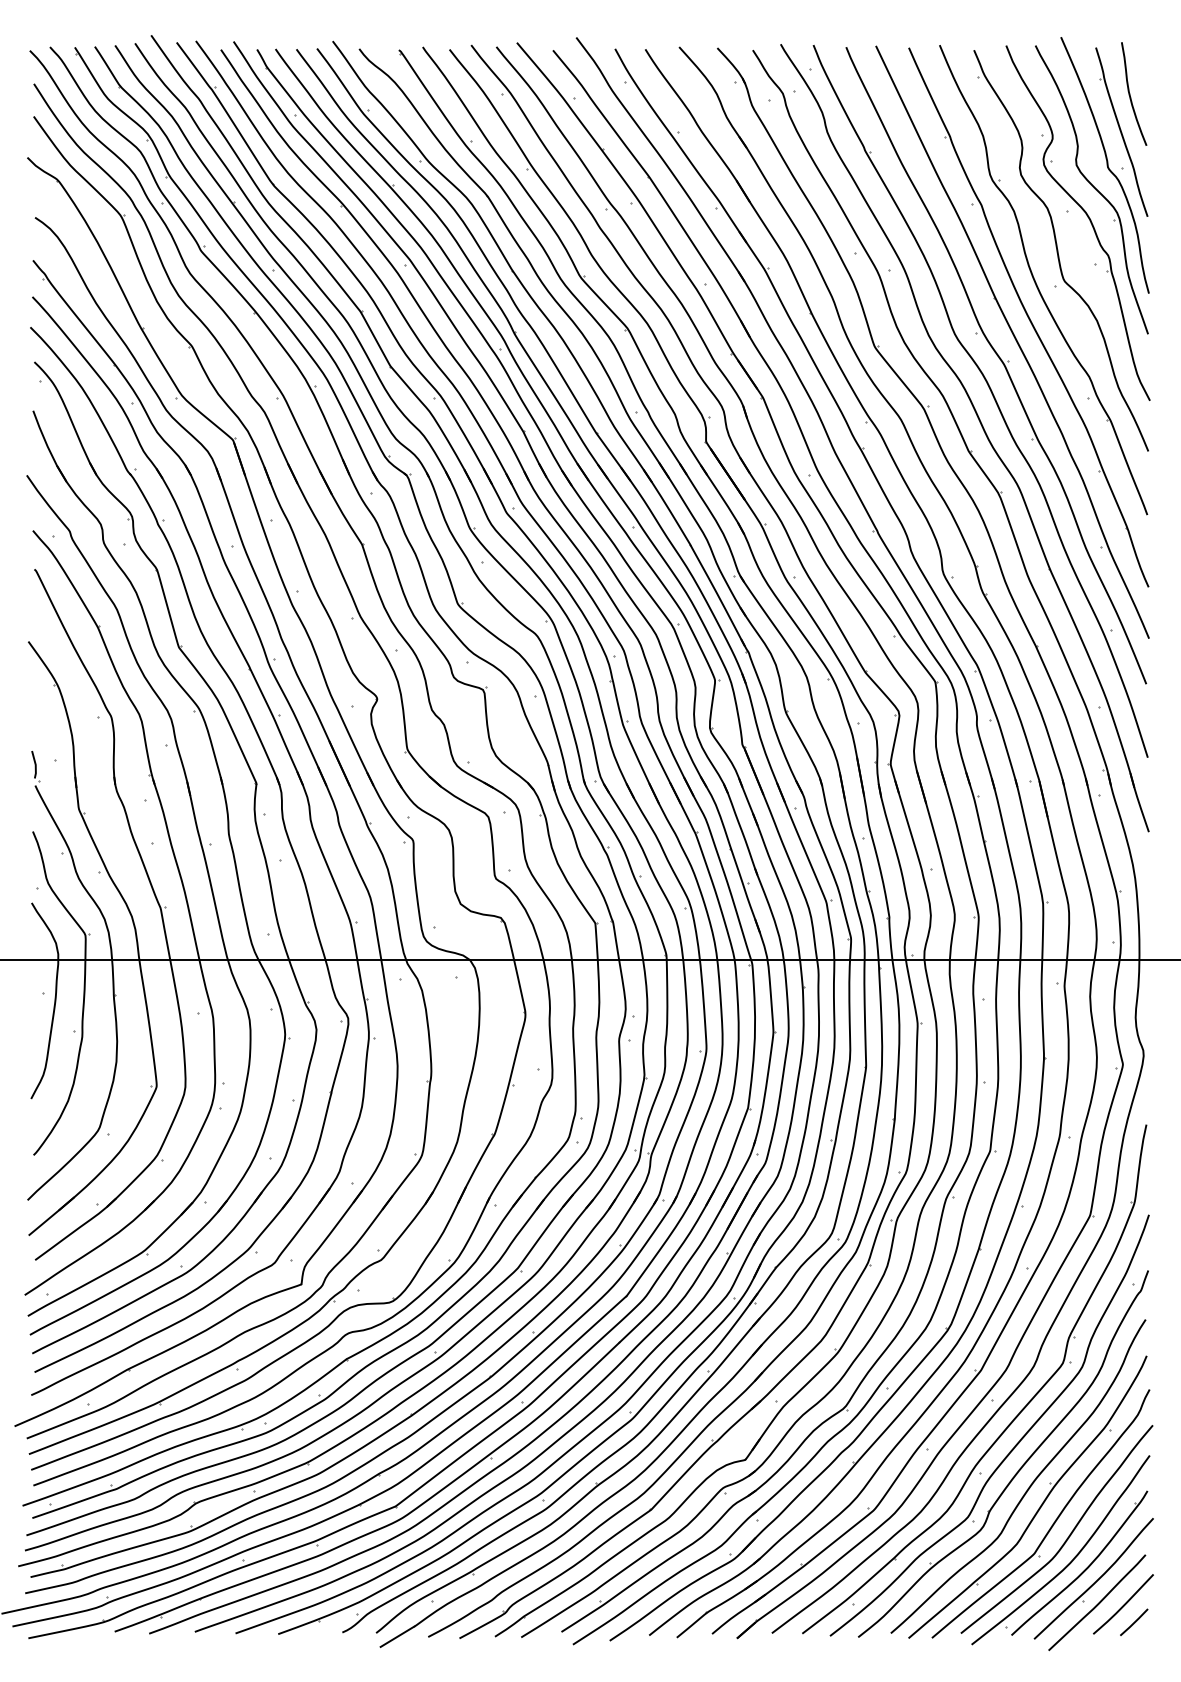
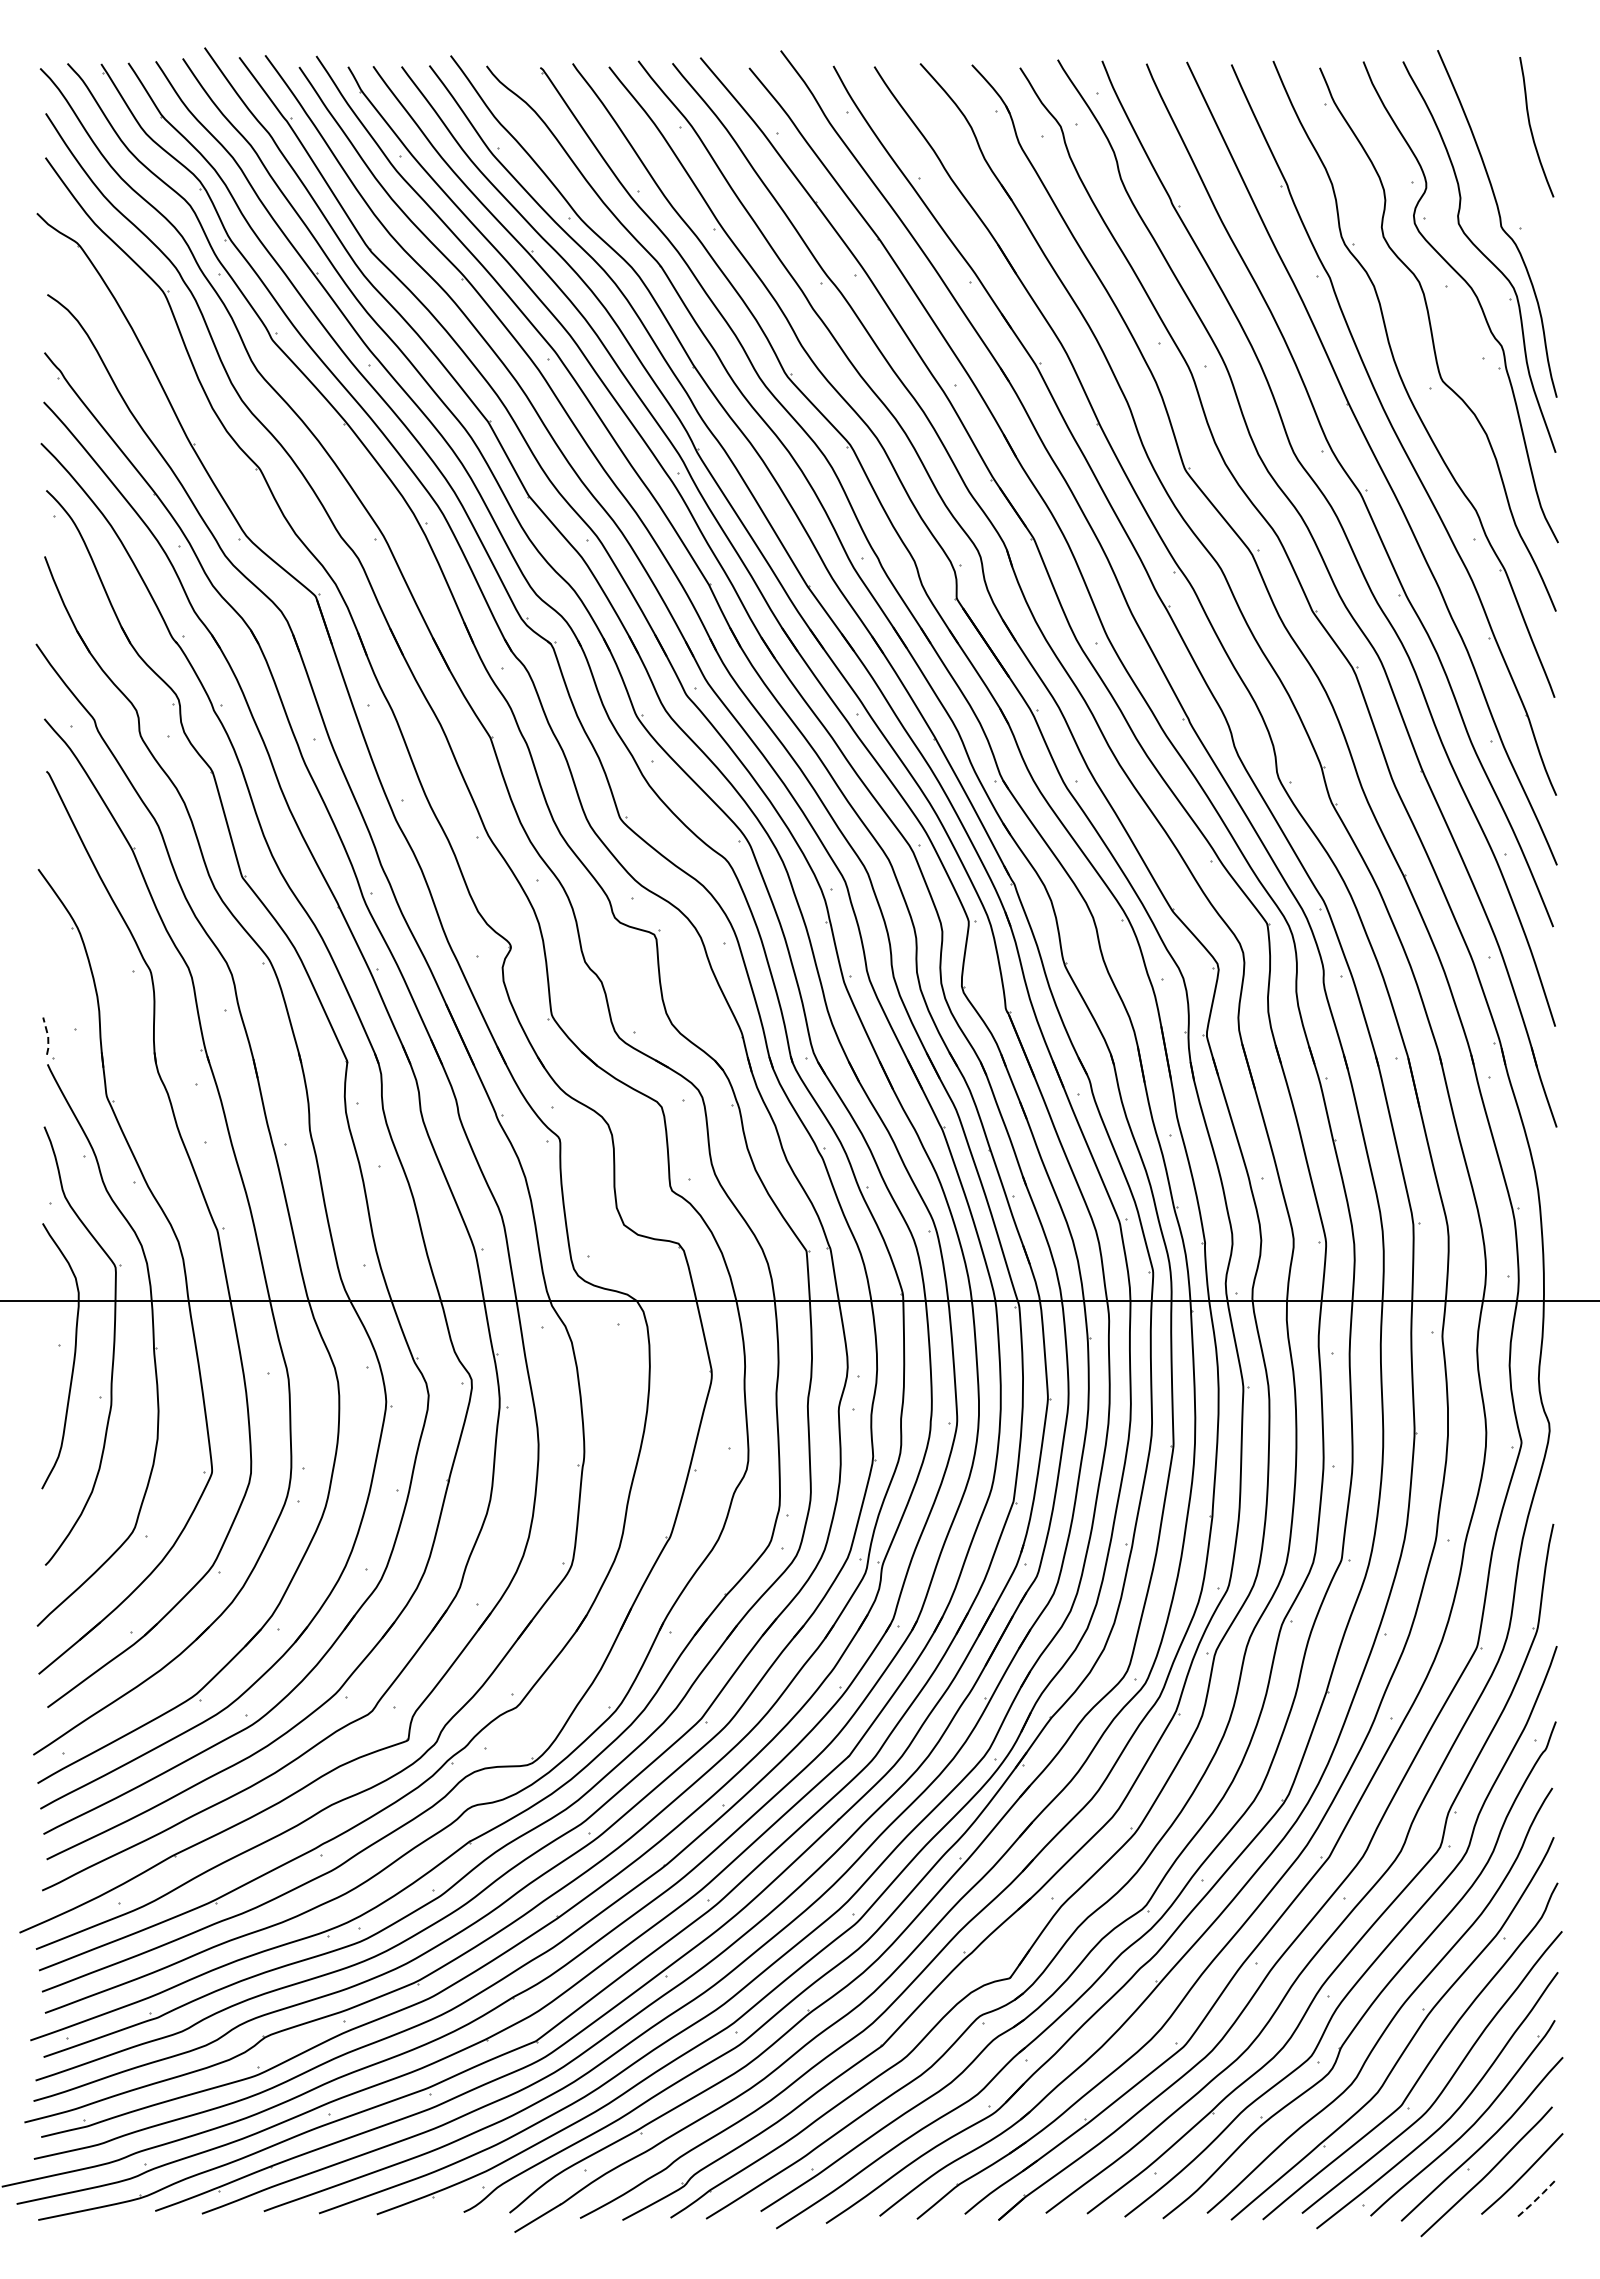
part: (1121, 131) -> (1519, 178), removed
line: (35, 764) -> (48, 1036), solid -> dashed
line: (1134, 1622) -> (1537, 2198), solid -> dashed

